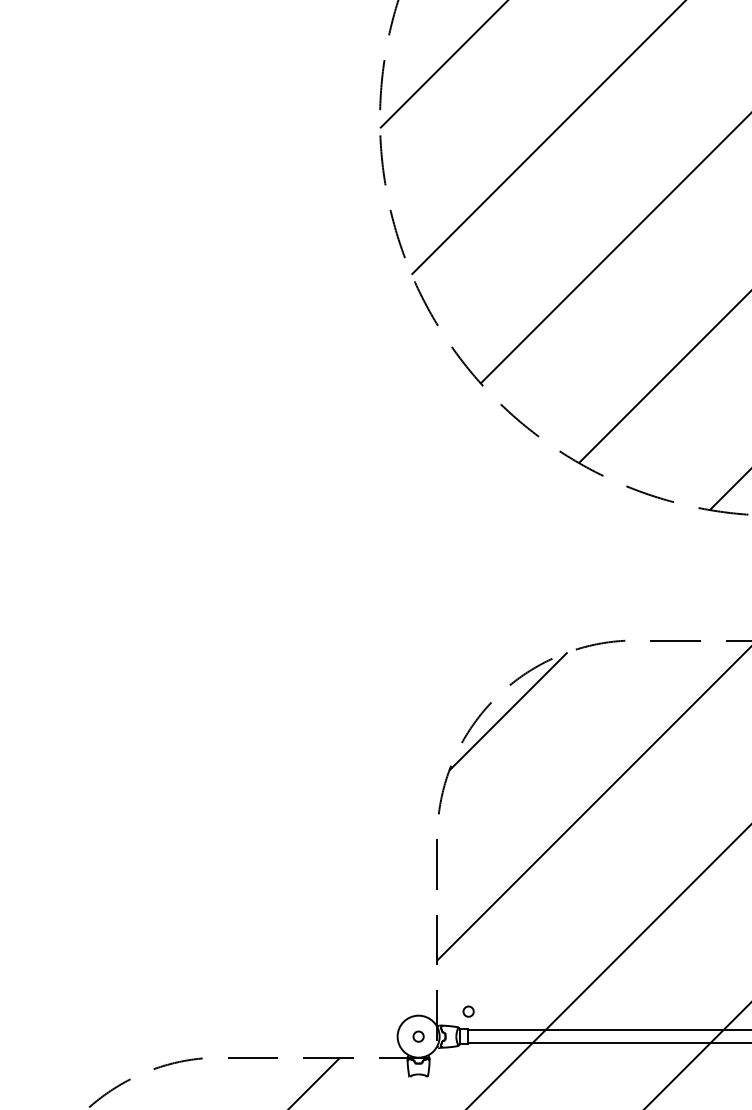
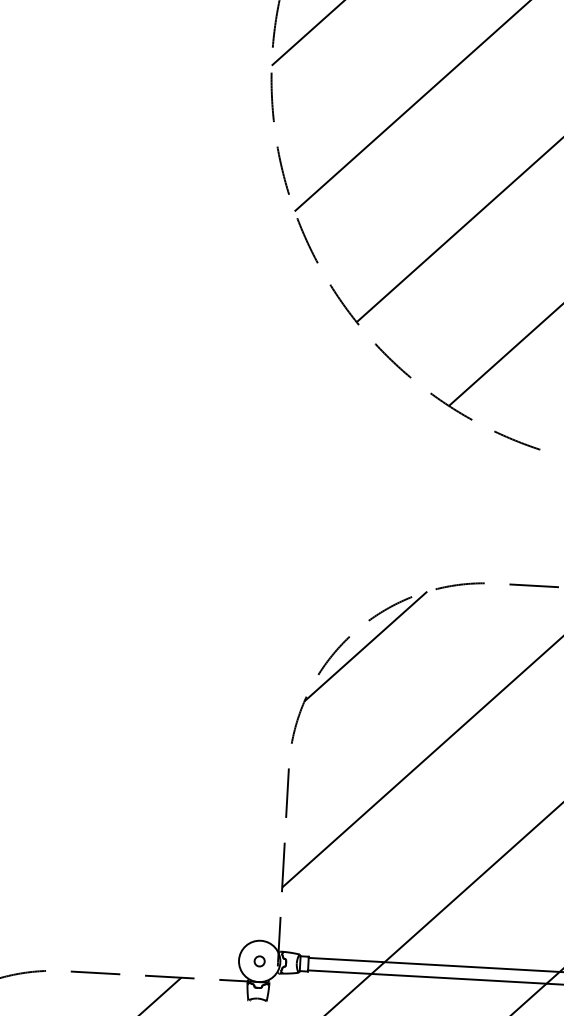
circle: (468, 1011) -> (310, 939), removed

